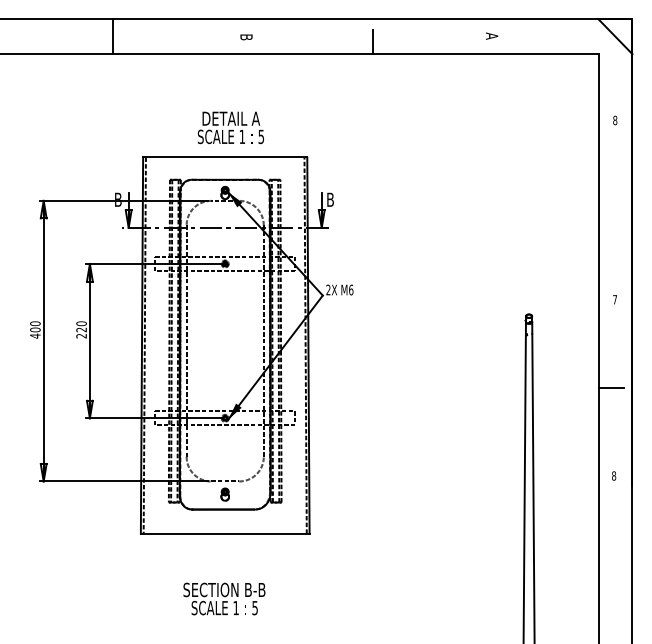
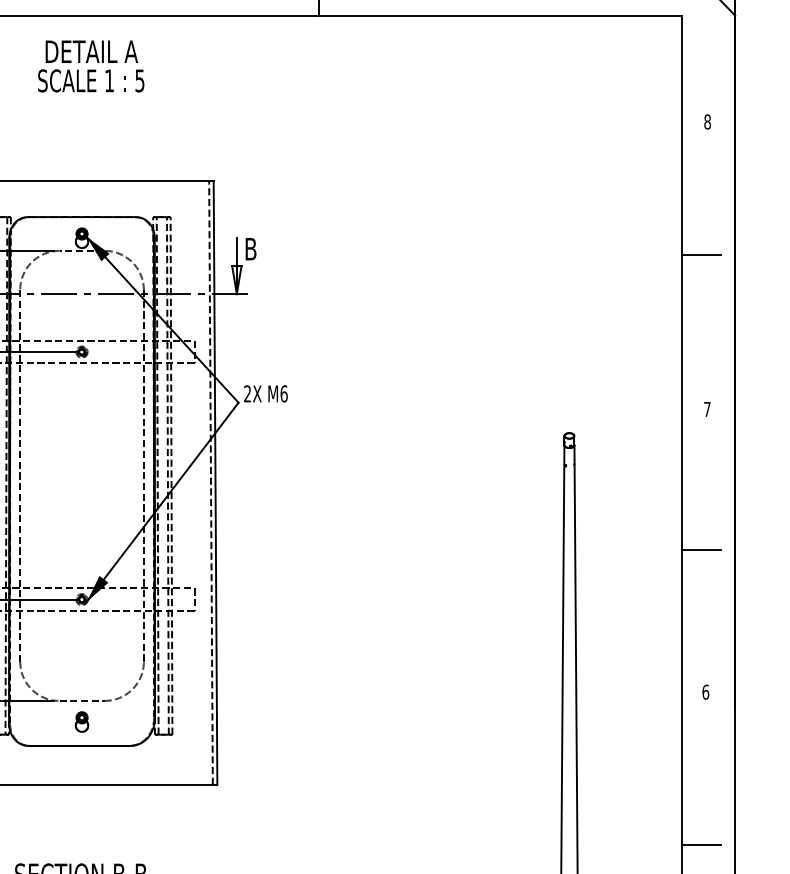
text: (230, 127) -> (90, 65), moved
line: (611, 203) -> (701, 255), added
text: (614, 475) -> (706, 691), 8 -> 6
line: (611, 571) -> (701, 845), added

